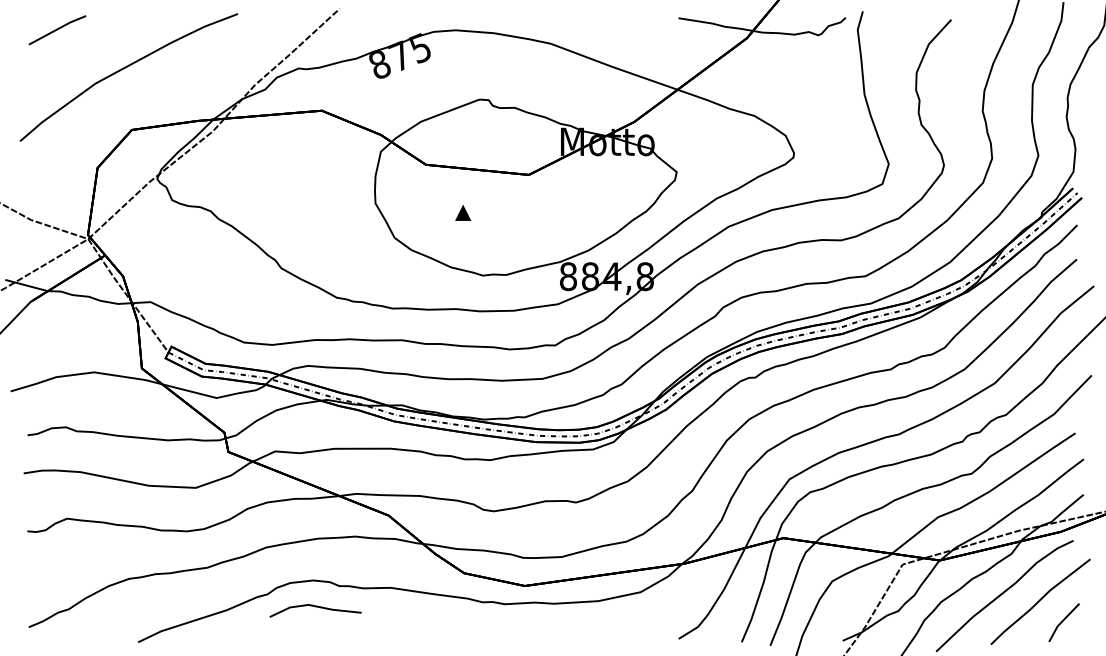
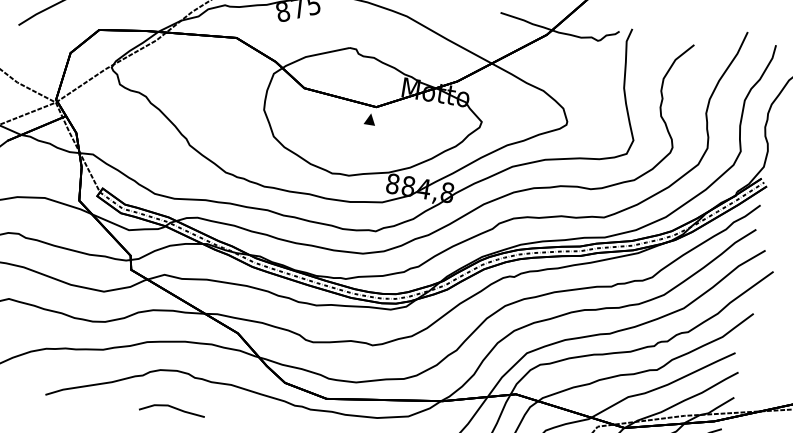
part: (463, 212) -> (370, 119), moved
line: (315, 607) -> (172, 408), moved

